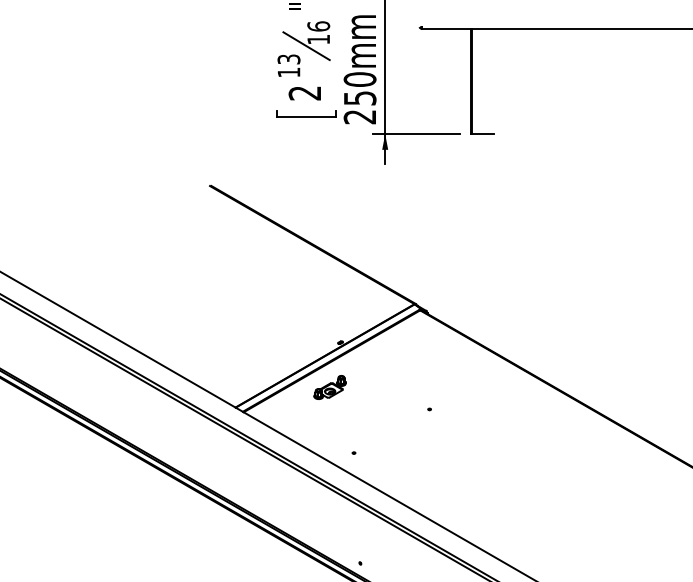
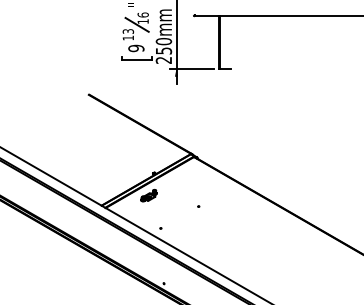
text: (305, 93) -> (136, 48), 2 -> 9

